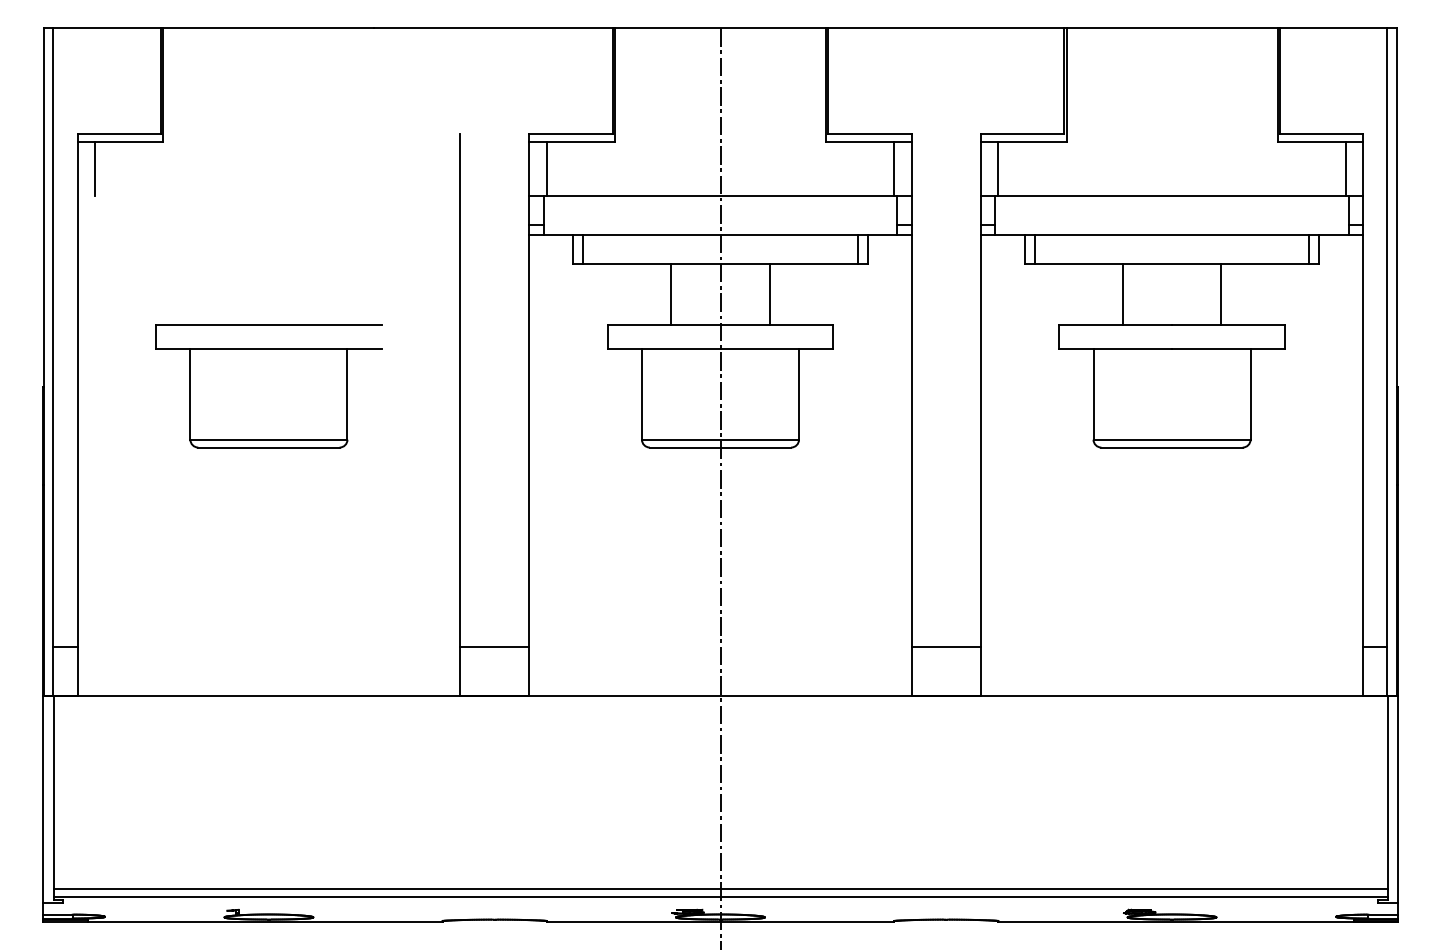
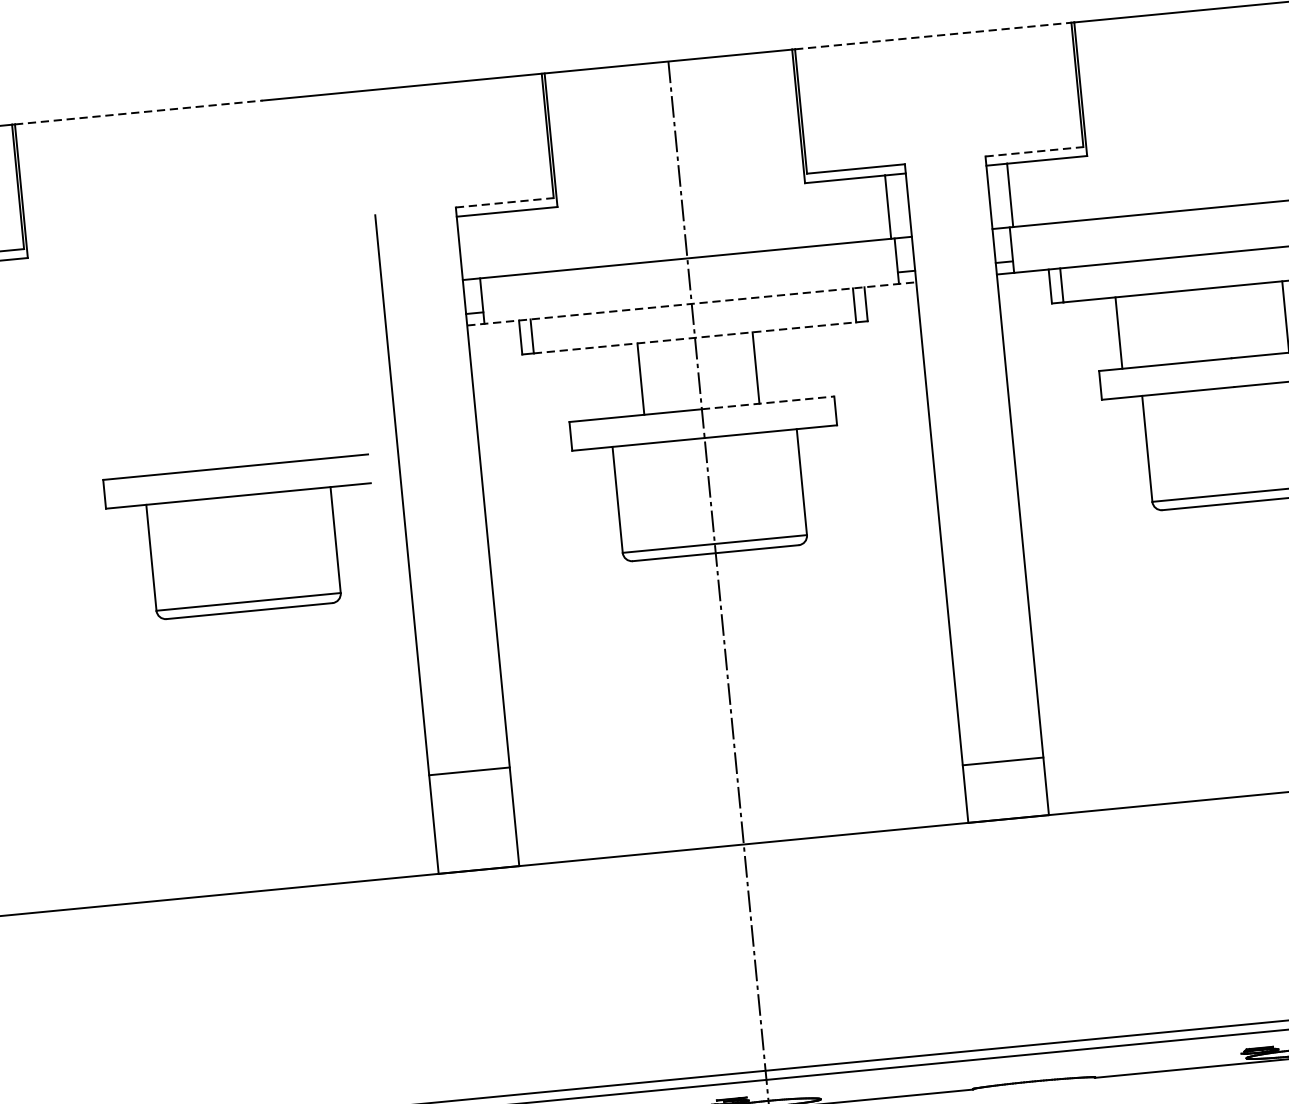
line: (268, 28) -> (138, 112), solid -> dashed
line: (946, 28) -> (933, 36), solid -> dashed
line: (570, 134) -> (504, 202), solid -> dashed
line: (1022, 134) -> (1034, 151), solid -> dashed
line: (546, 169) -> (480, 246), removed
line: (720, 235) -> (691, 304), solid -> dashed
line: (720, 264) -> (695, 338), solid -> dashed
line: (1122, 294) -> (1118, 333), moved
line: (777, 324) -> (768, 402), solid -> dashed
part: (268, 386) -> (242, 539), moved
line: (494, 646) -> (469, 771), moved

